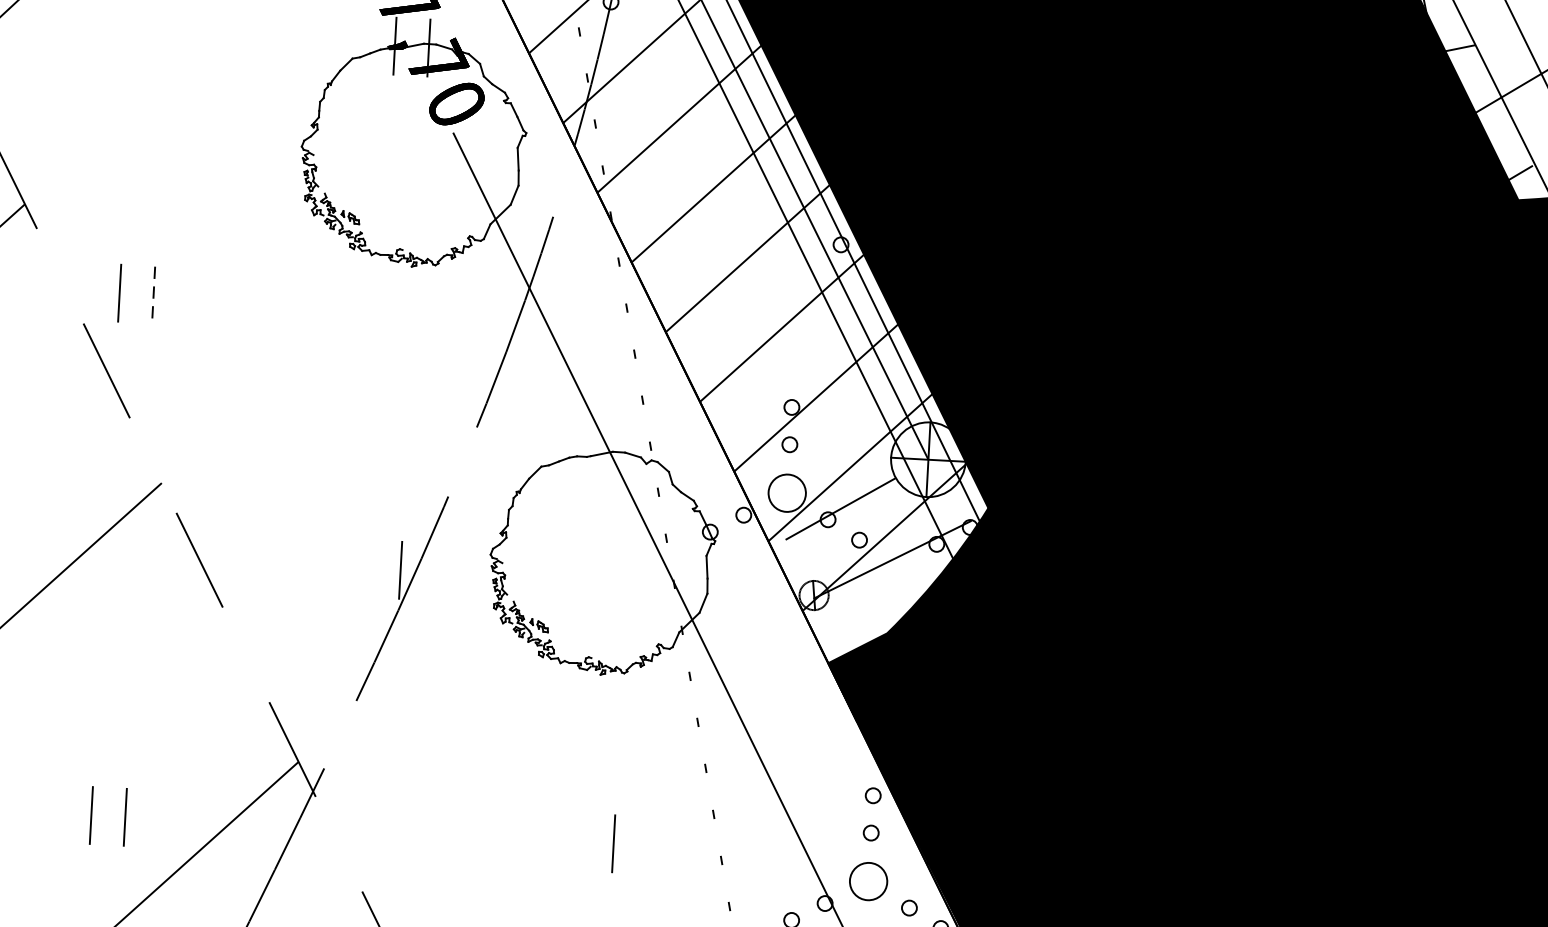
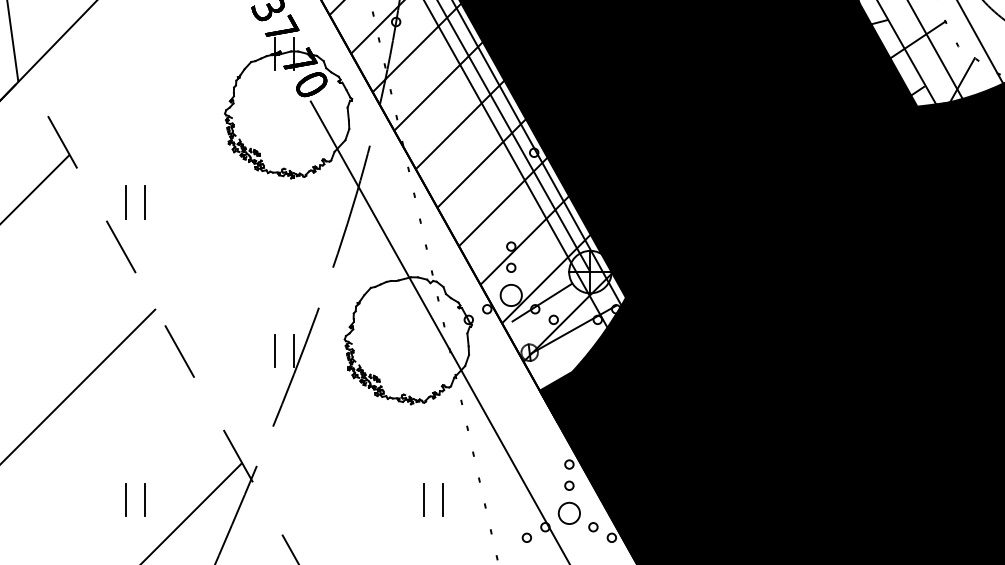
line: (153, 295) -> (145, 202), dashed -> solid
line: (366, 567) -> (274, 350), added
line: (647, 845) -> (442, 499), added

